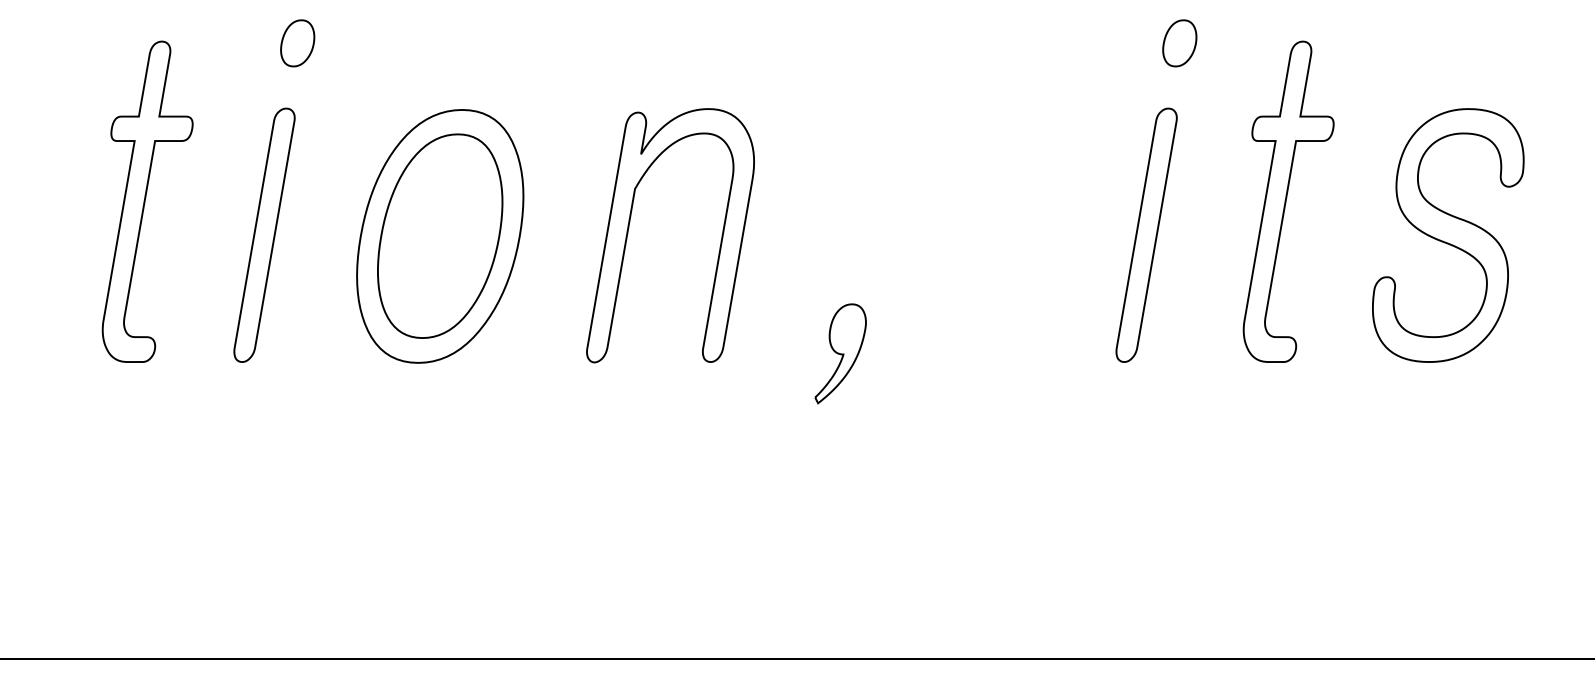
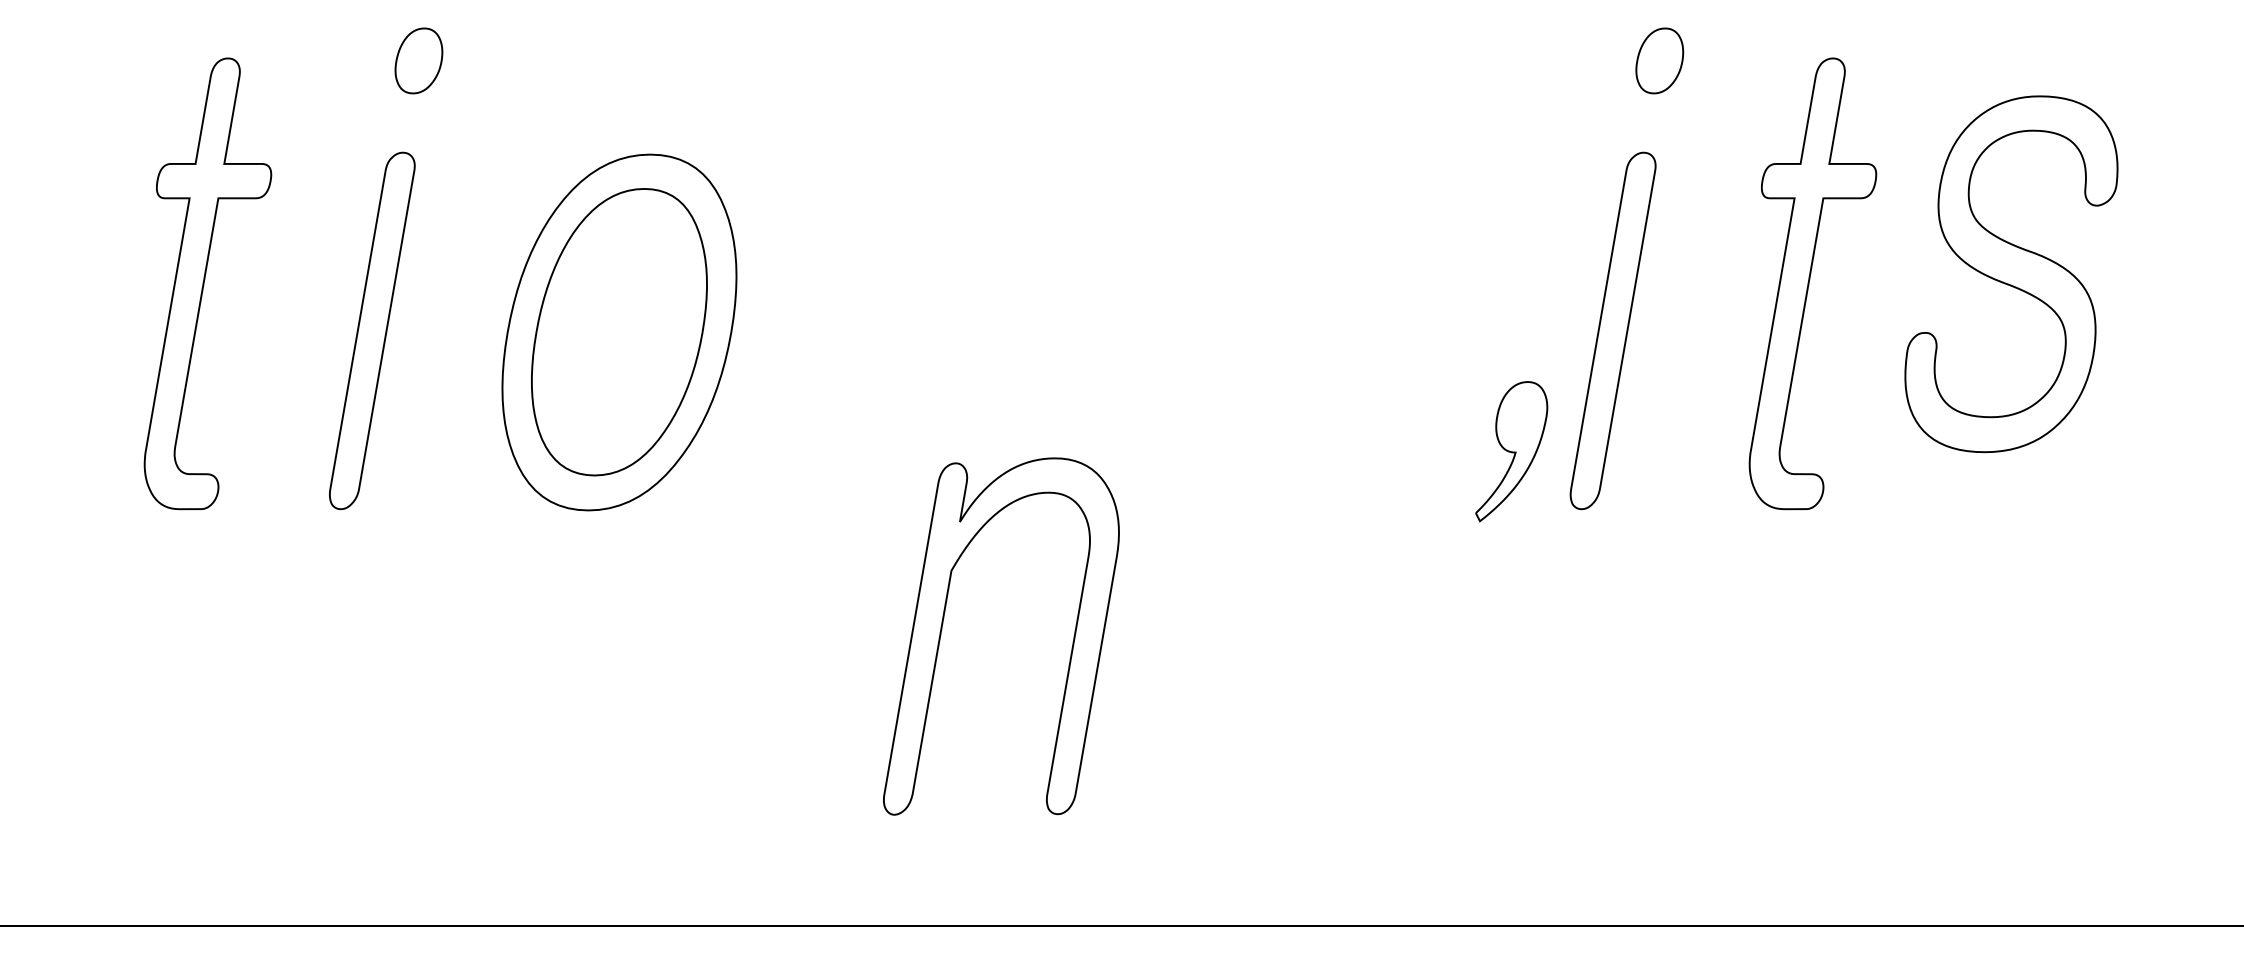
part: (628, 230) -> (942, 629), moved
part: (1448, 235) -> (2011, 274), moved
part: (840, 353) -> (1511, 451), moved

